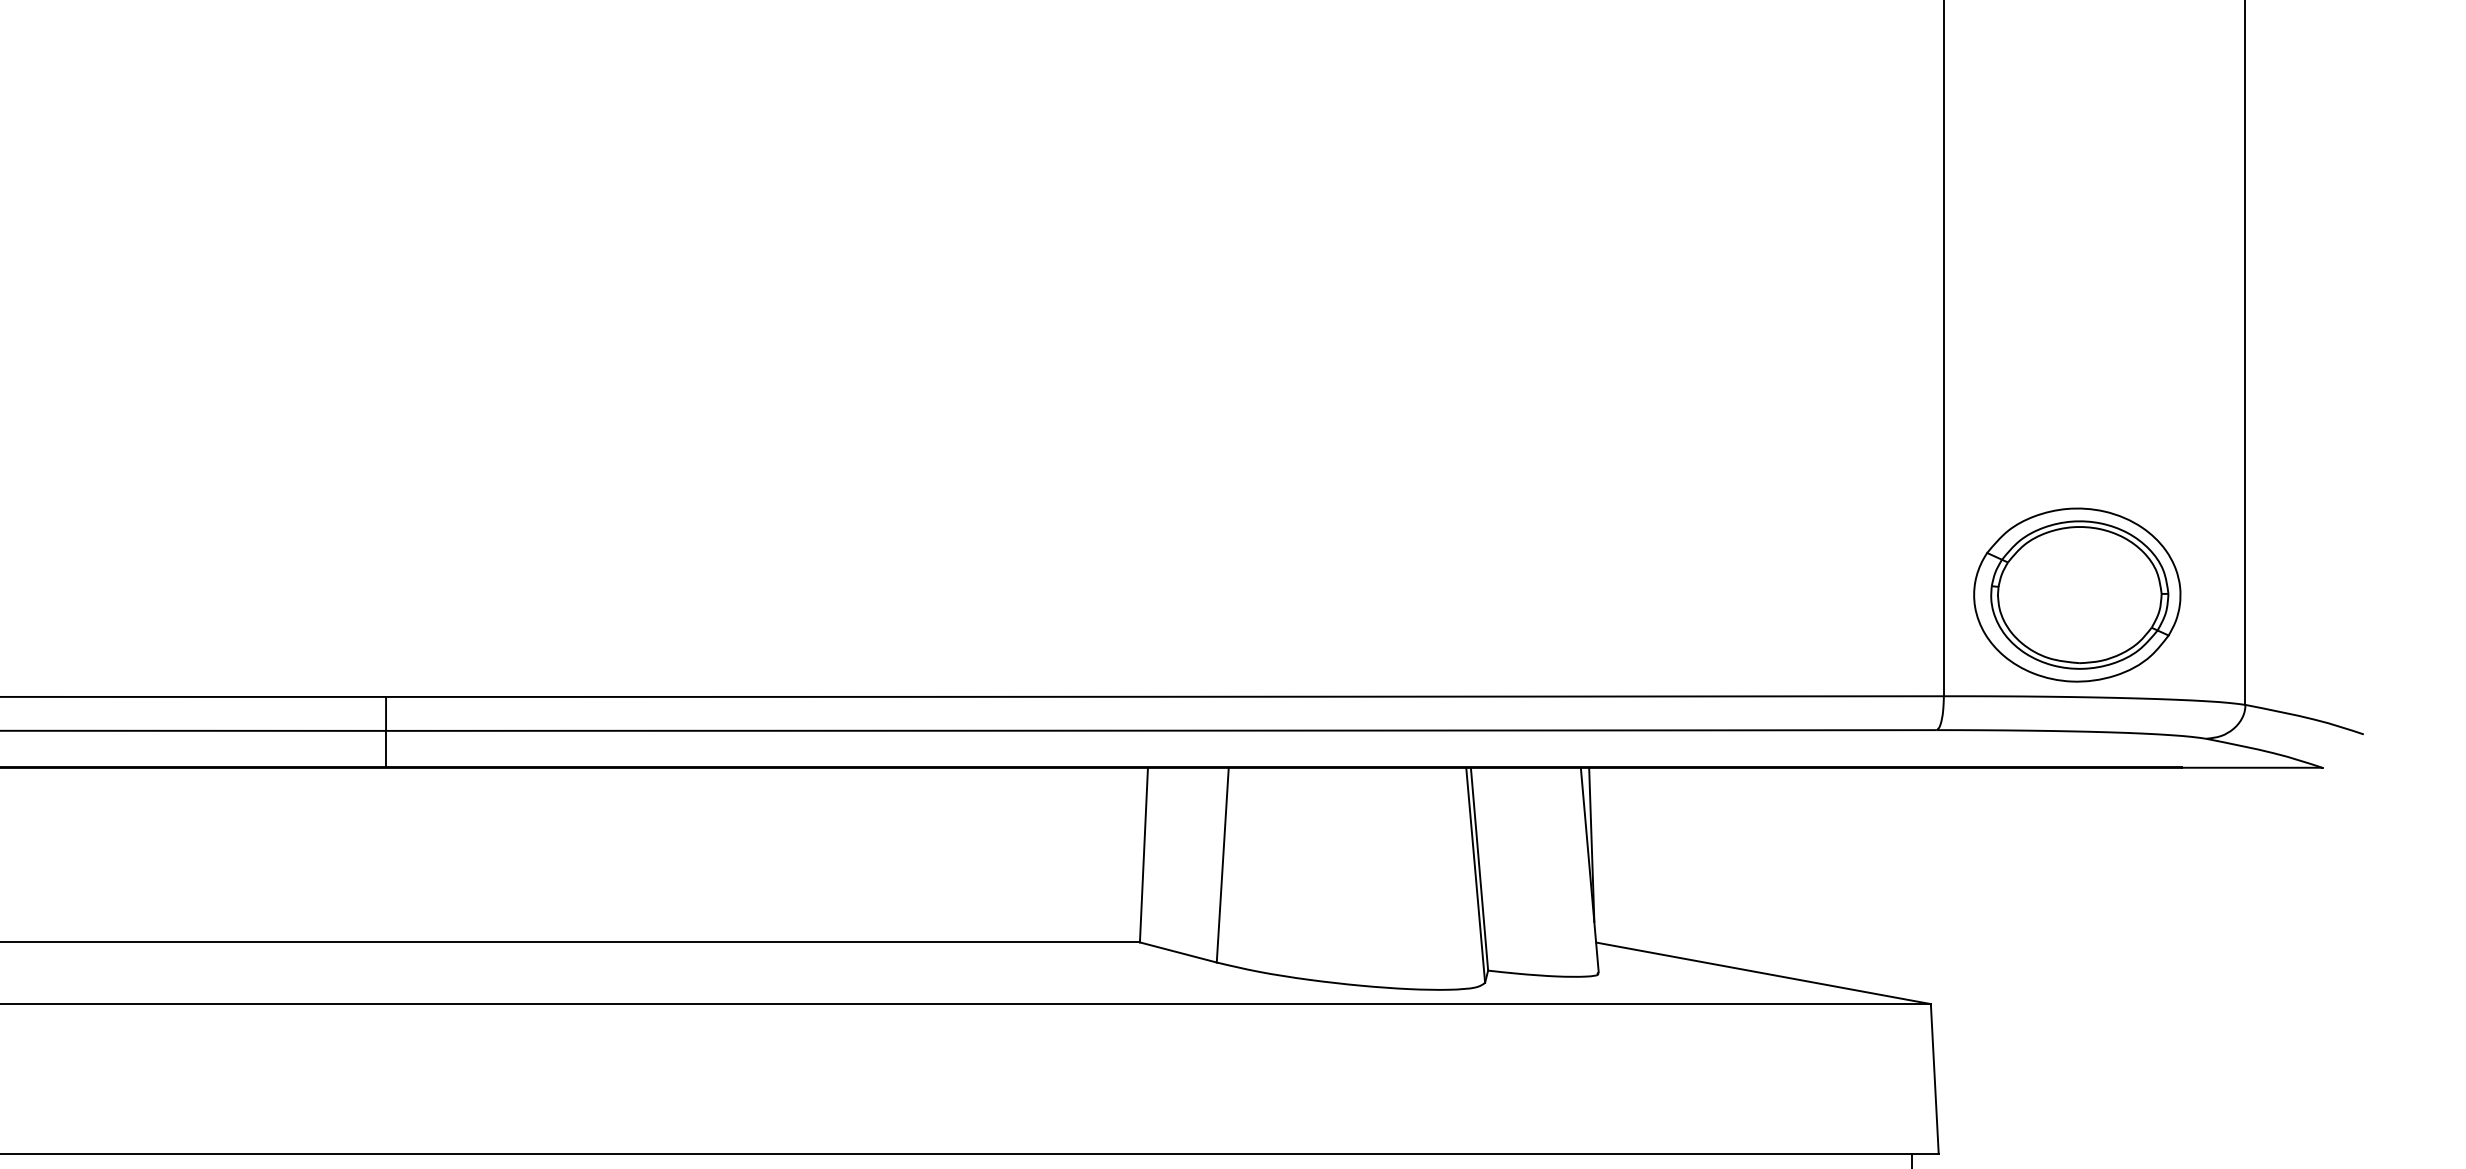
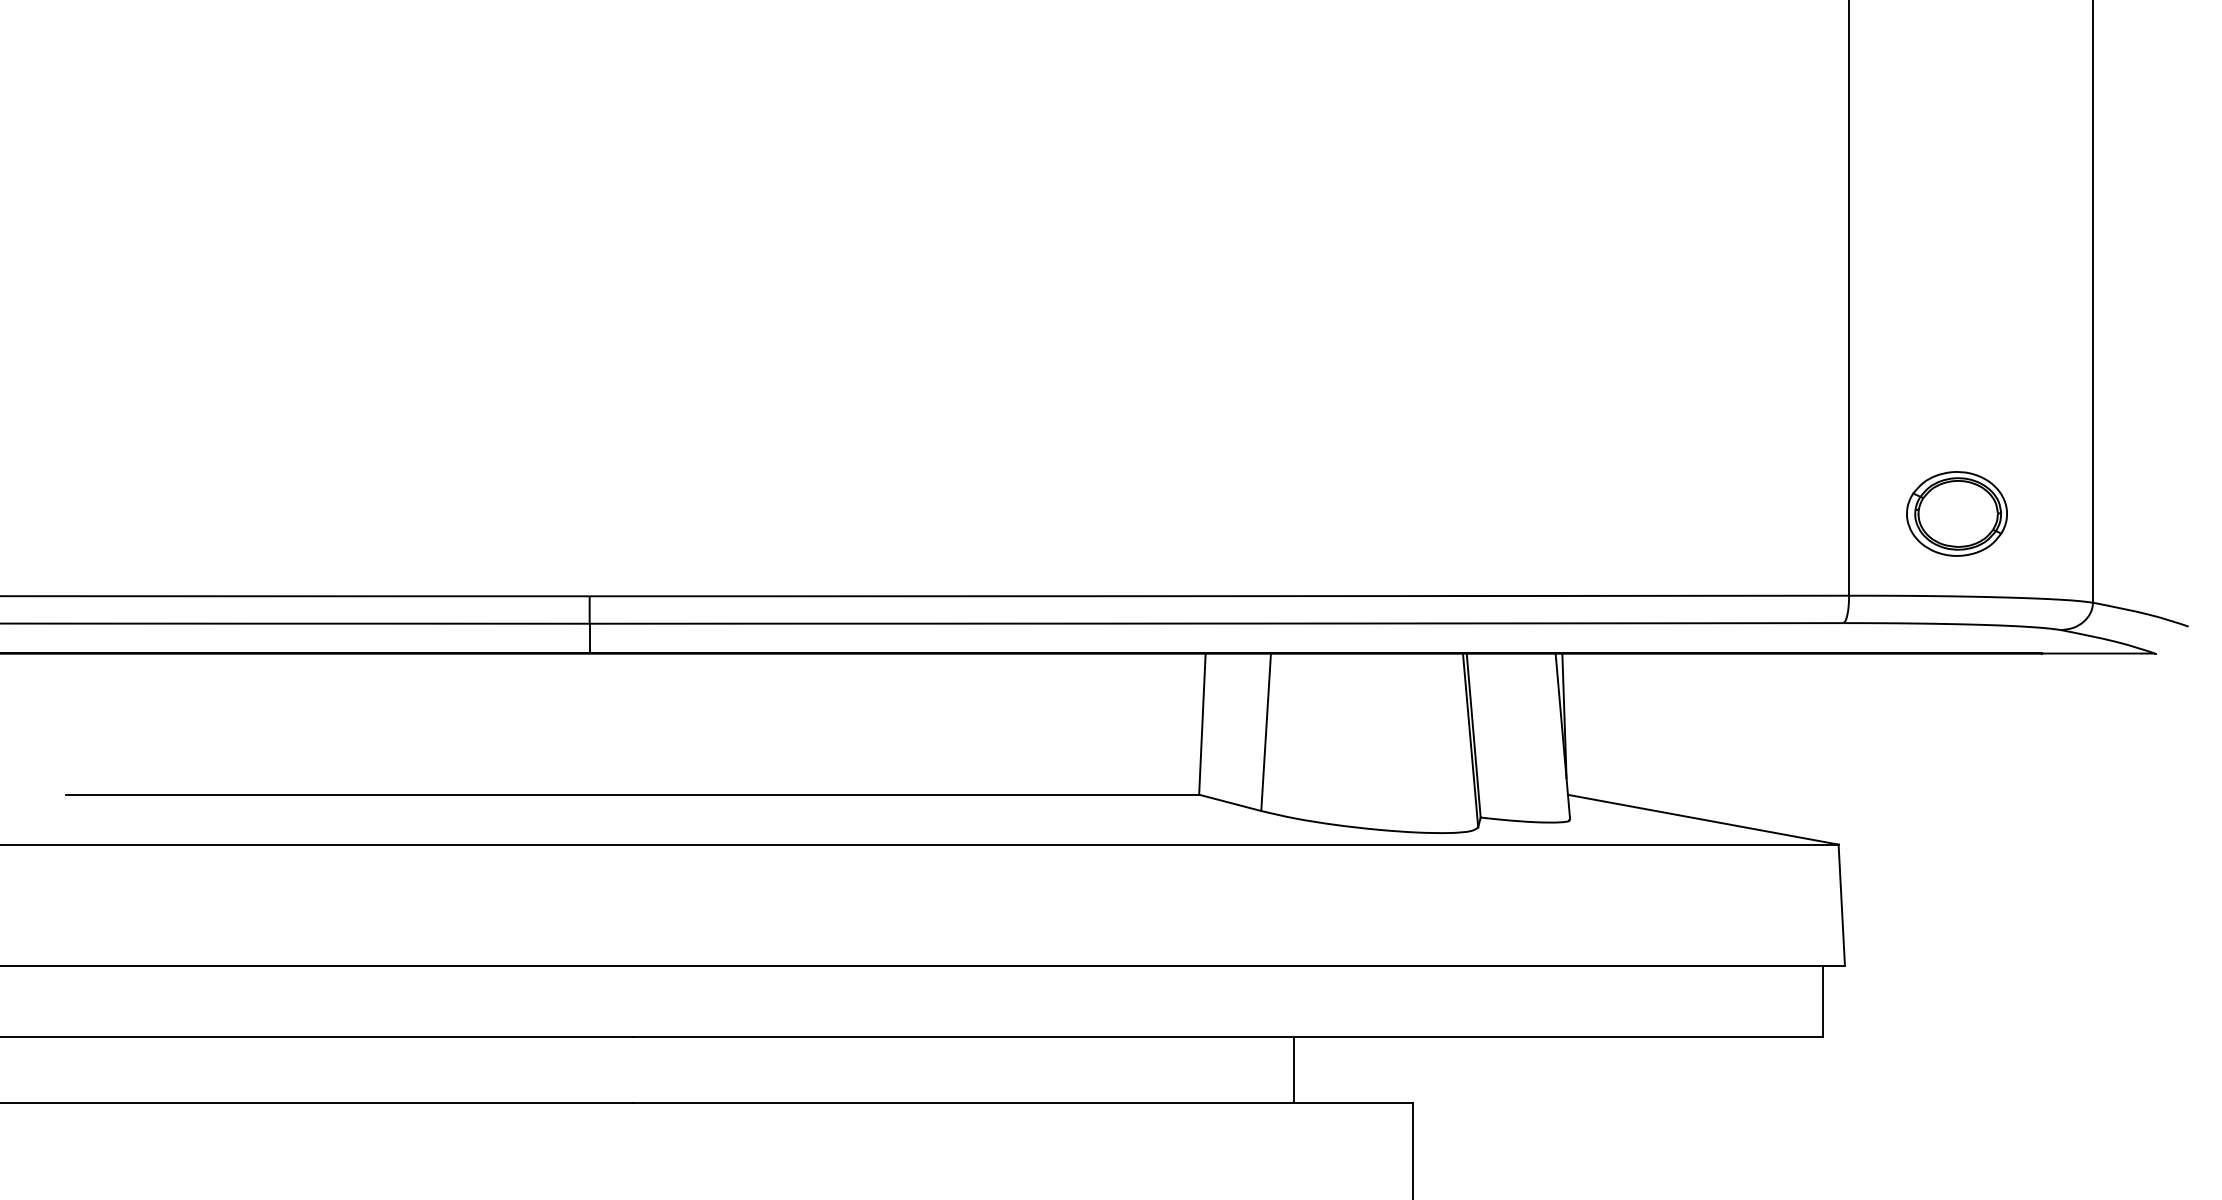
part: (2076, 594) -> (1956, 513), size x0.6

